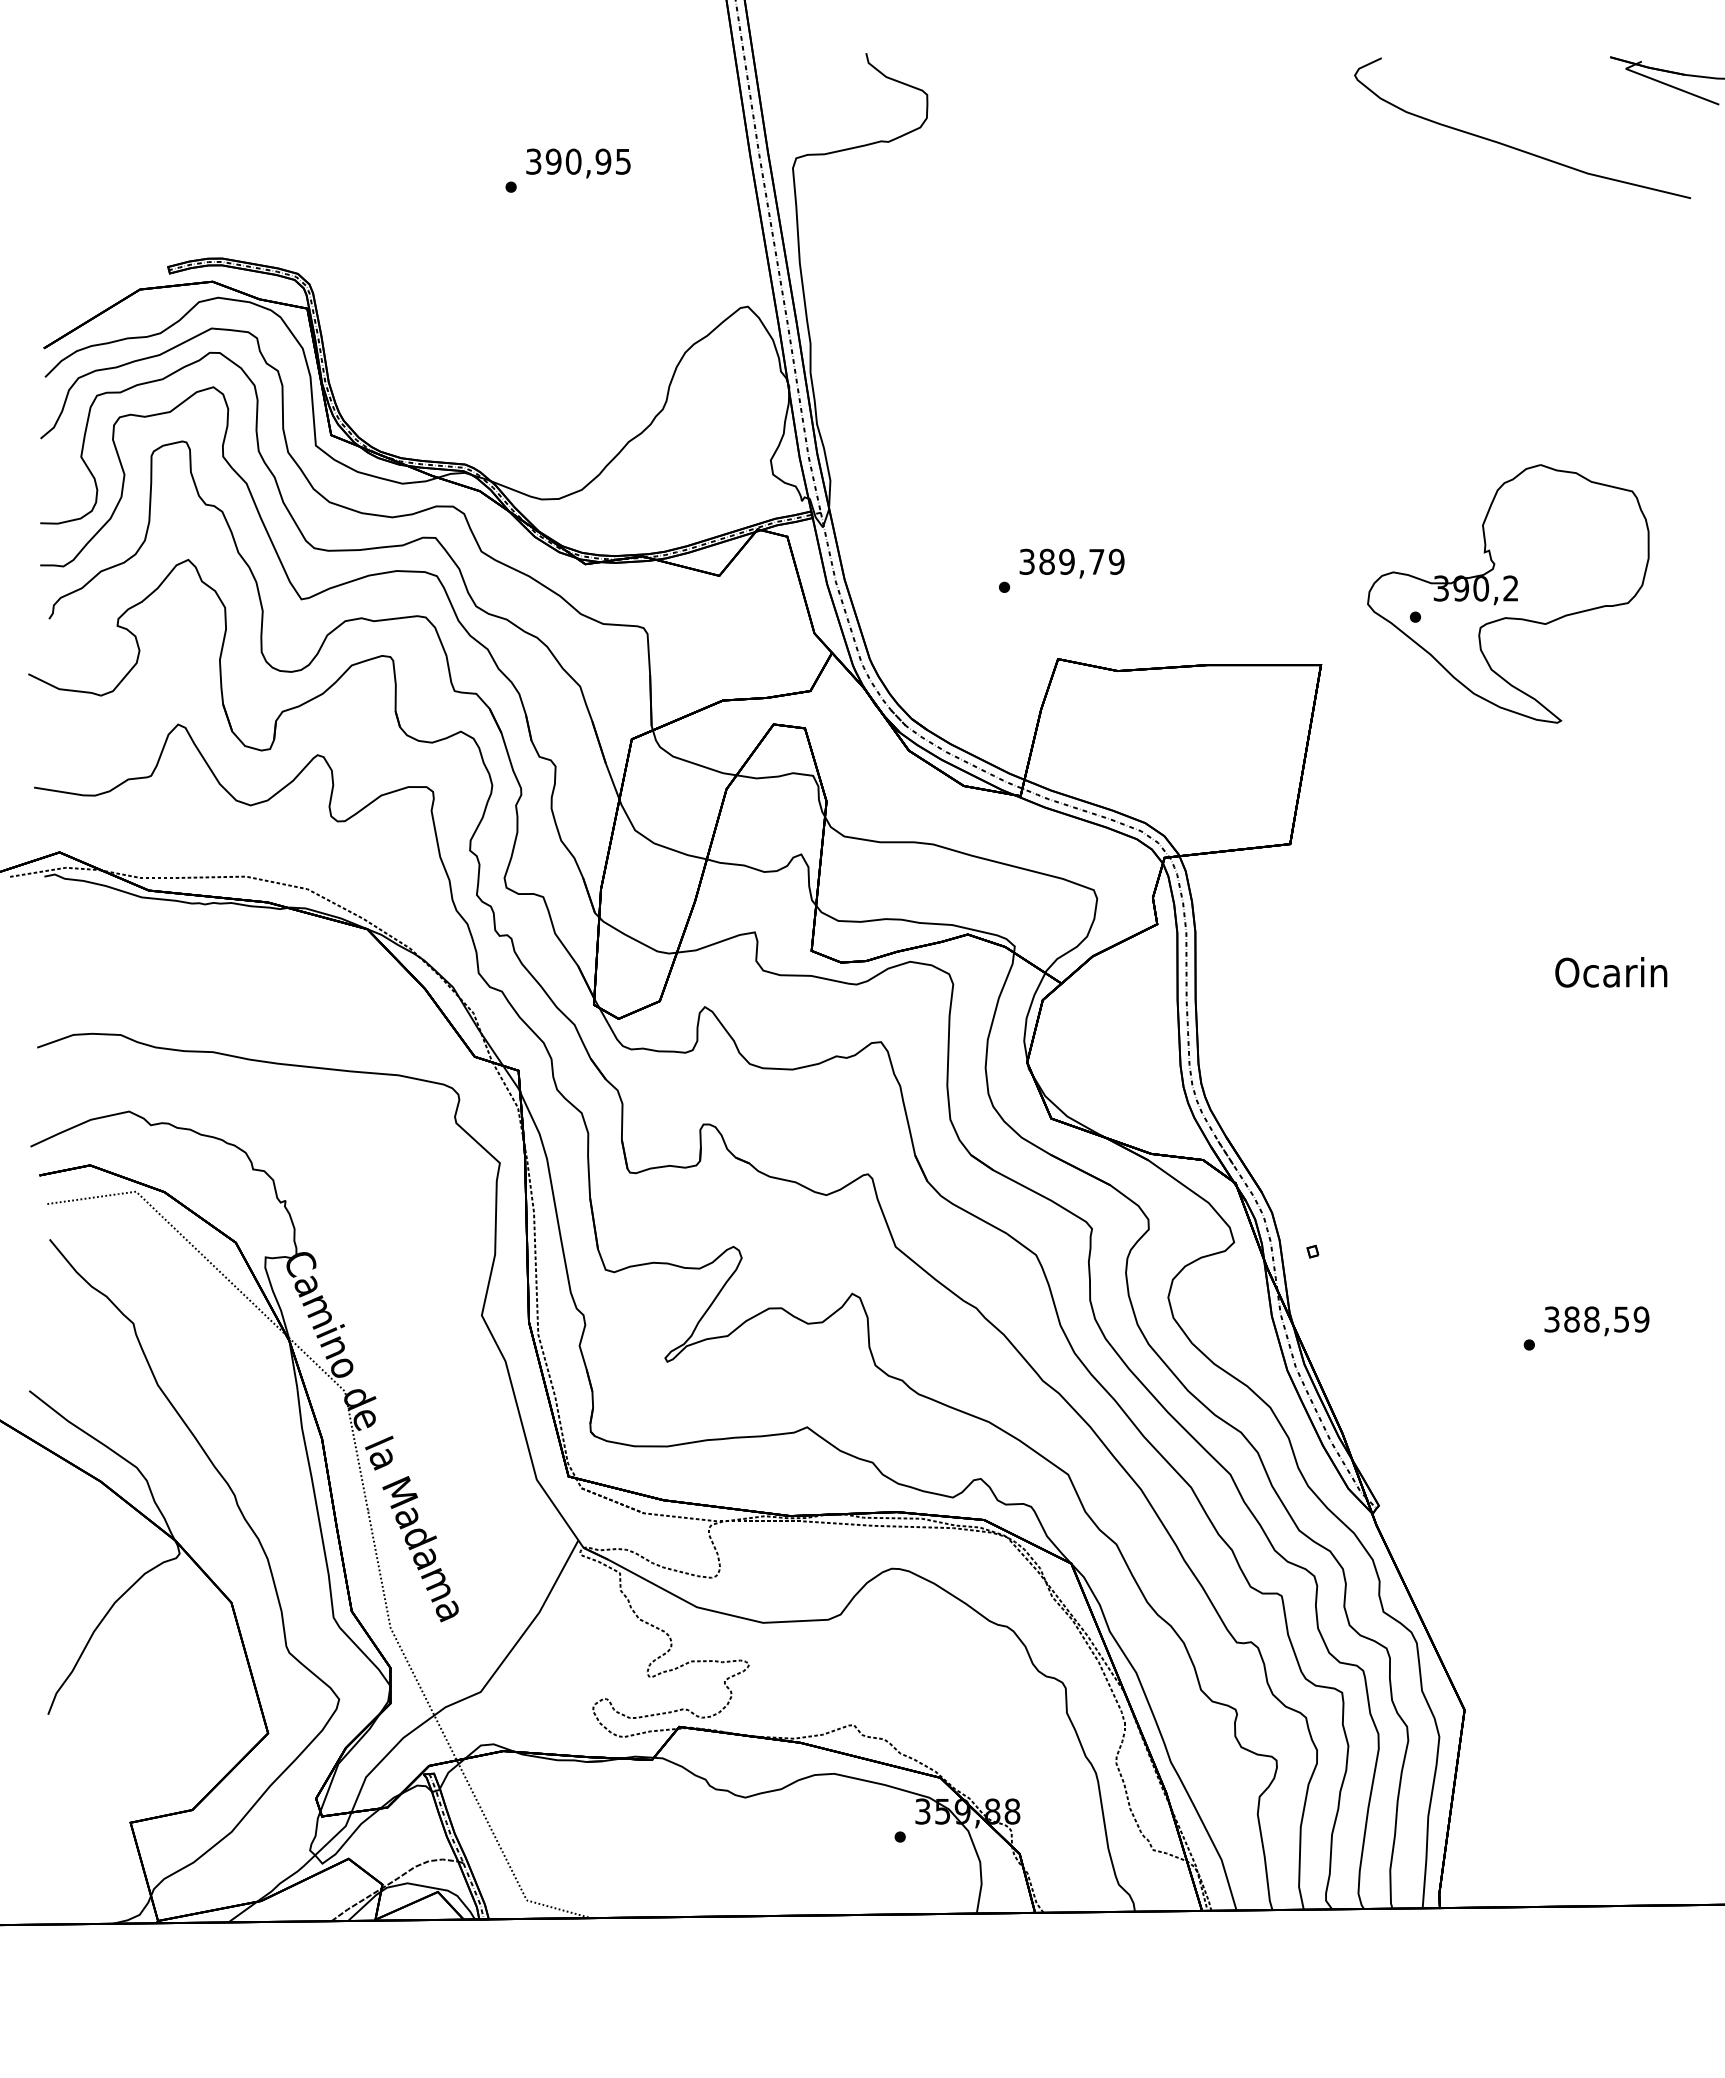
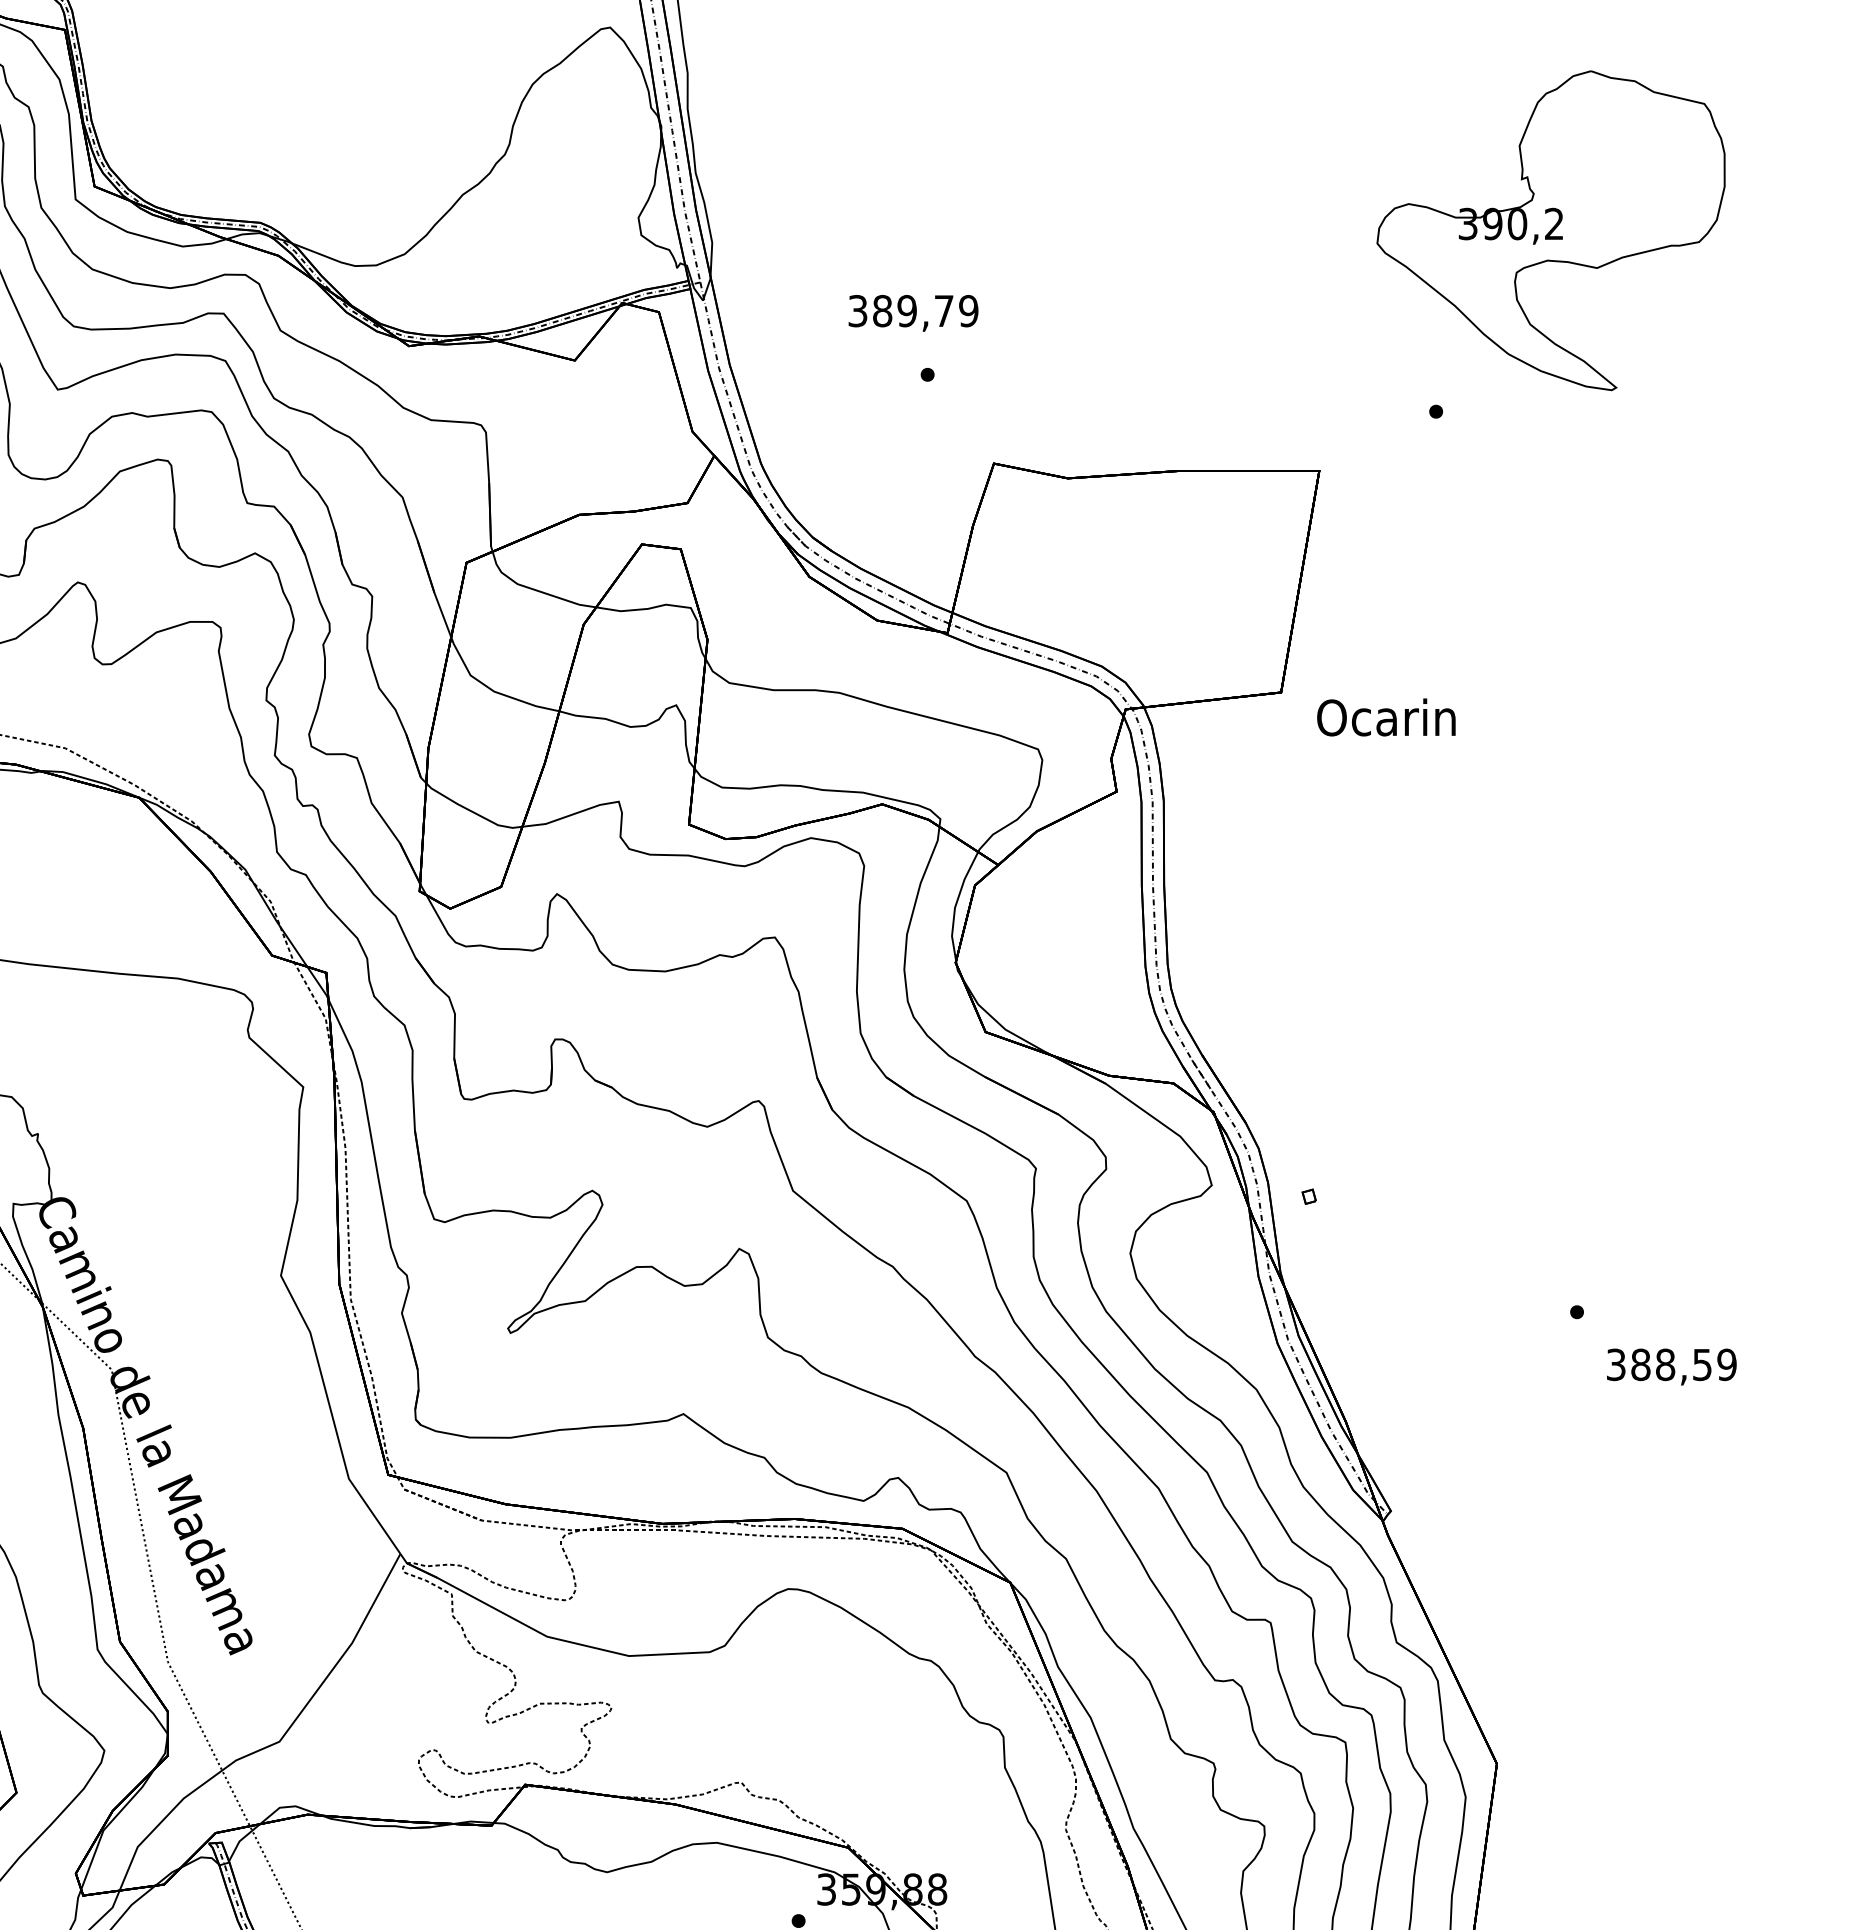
text: (1071, 563) -> (912, 313), moved
part: (1508, 593) -> (1551, 230), moved
text: (1611, 972) -> (1386, 717), moved
text: (1596, 1321) -> (1671, 1367), moved

